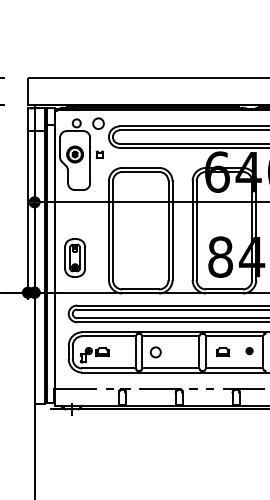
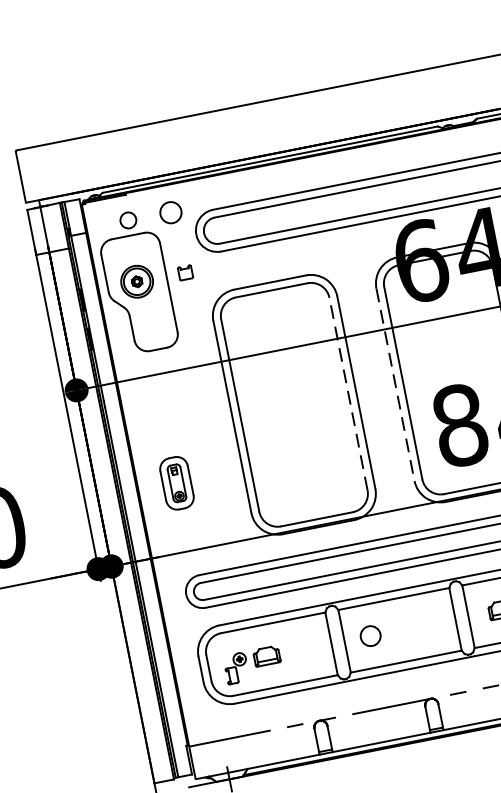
line: (168, 230) -> (348, 393), solid -> dashed
line: (192, 231) -> (395, 386), solid -> dashed
part: (74, 257) -> (175, 482), size x0.7

